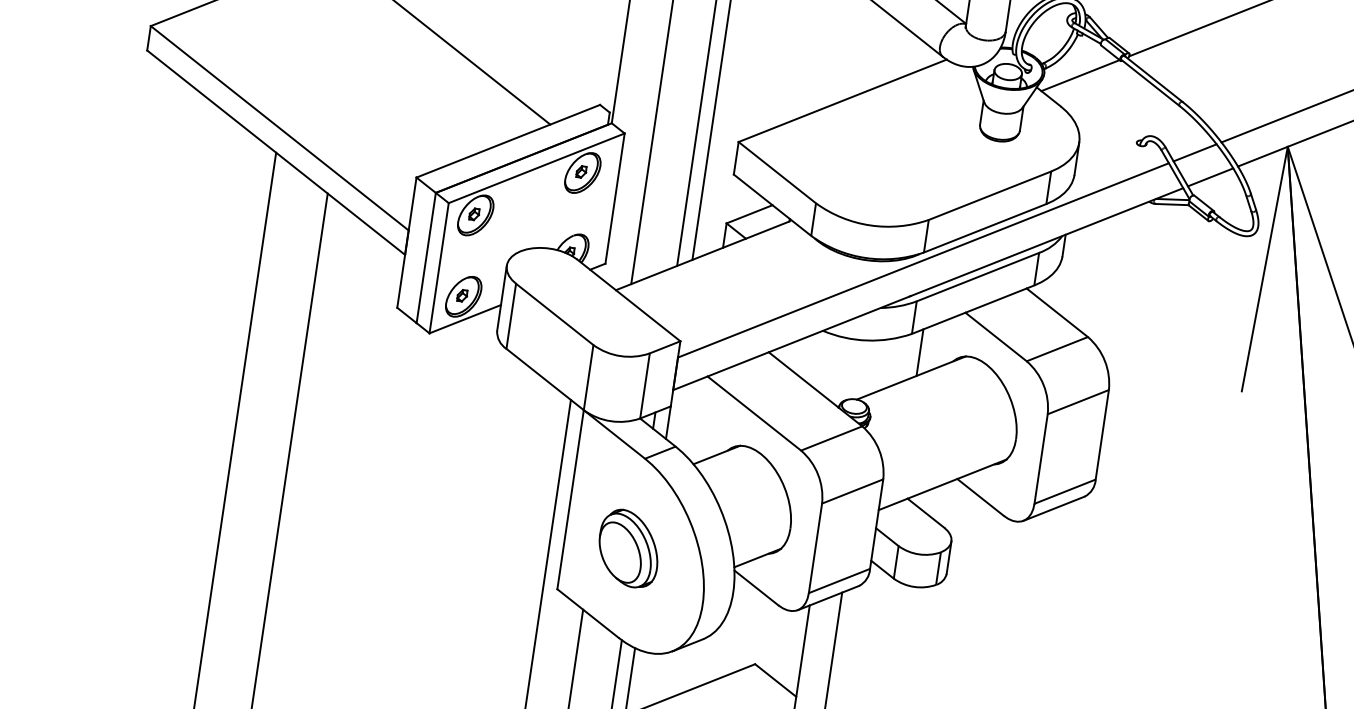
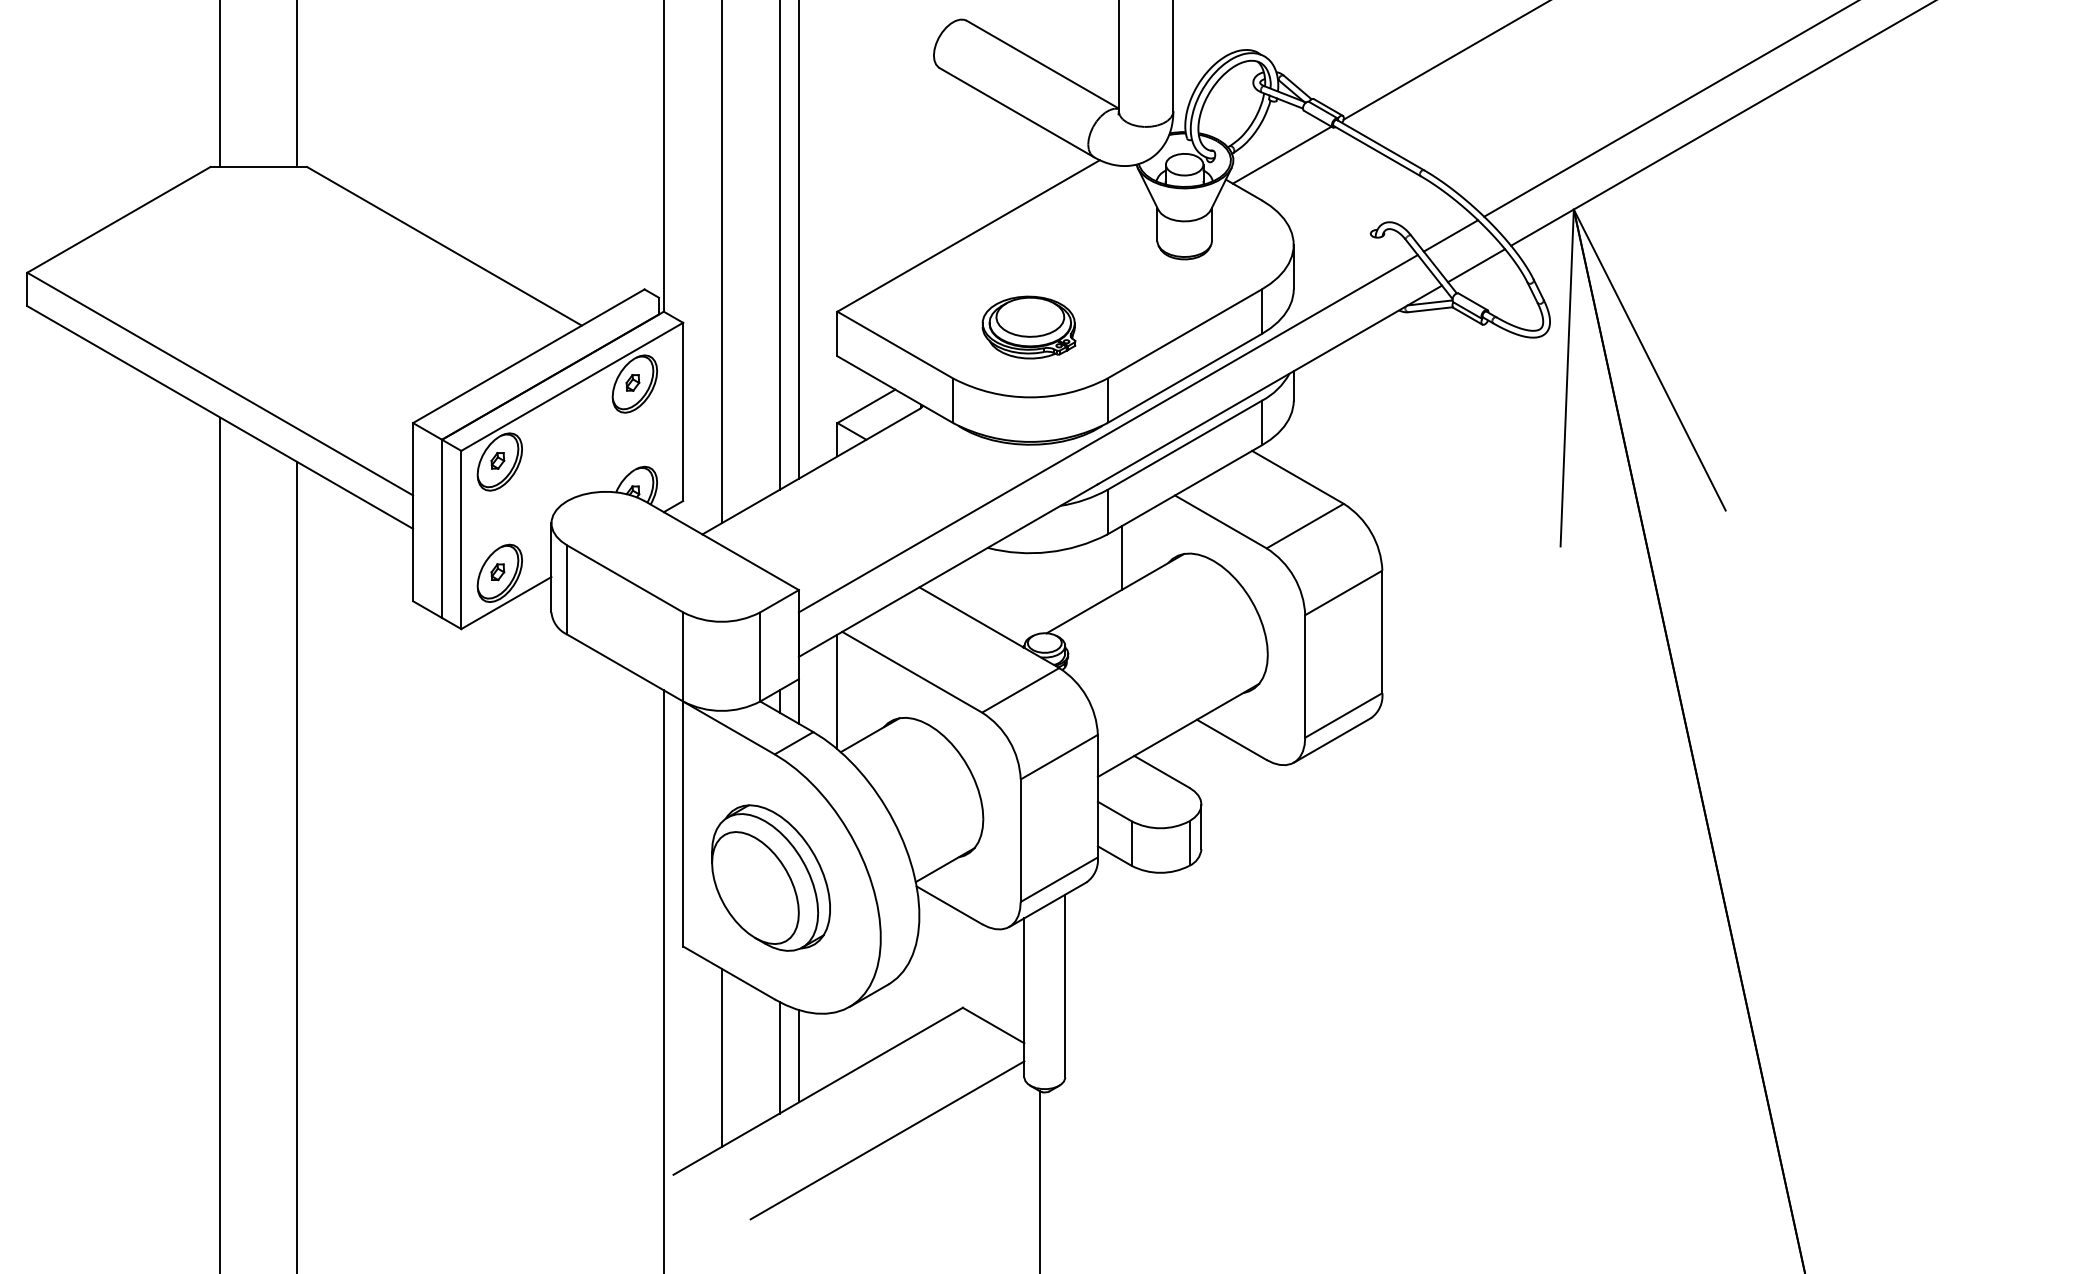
part: (876, 174) -> (1028, 327), added
line: (697, 419) -> (837, 691), added
part: (628, 548) -> (770, 877), size x1.43

